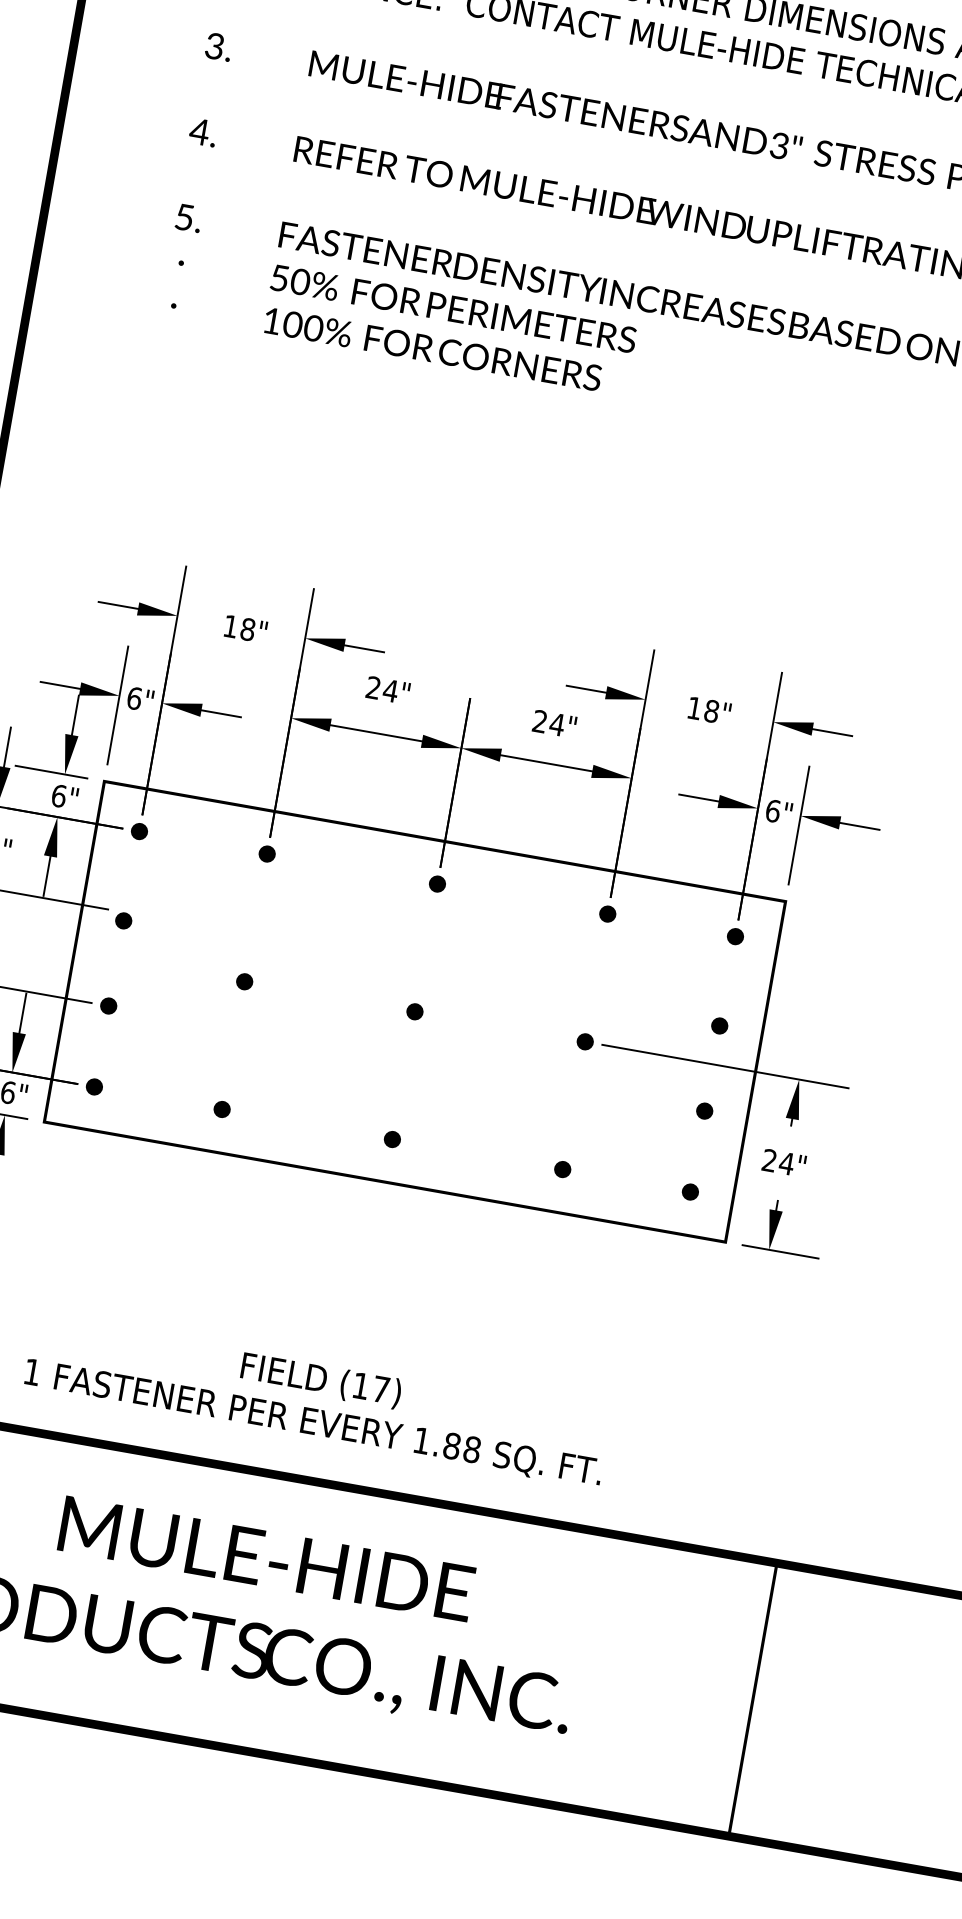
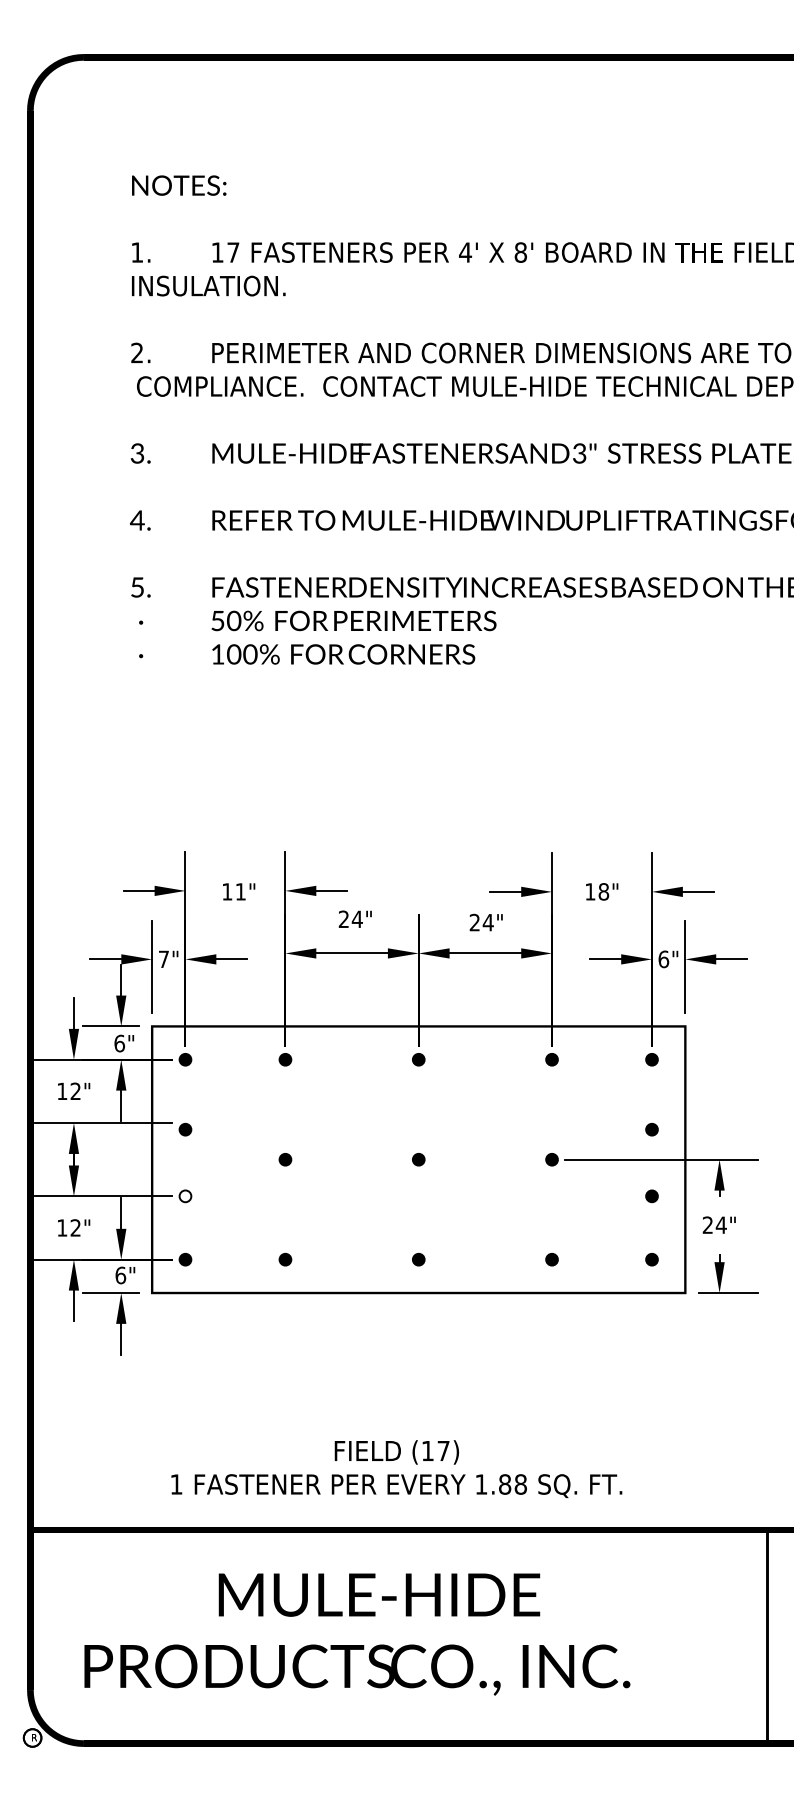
text: (247, 629) -> (240, 891), 18" -> 11"
text: (133, 698) -> (163, 959), 6" -> 7"
fill: (108, 1006) -> (185, 1196), removed

